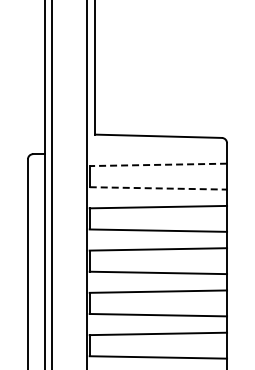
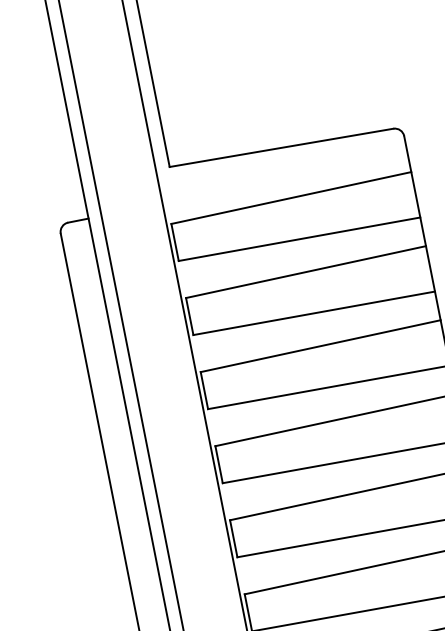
line: (158, 164) -> (291, 197), dashed -> solid
line: (158, 188) -> (299, 239), dashed -> solid

